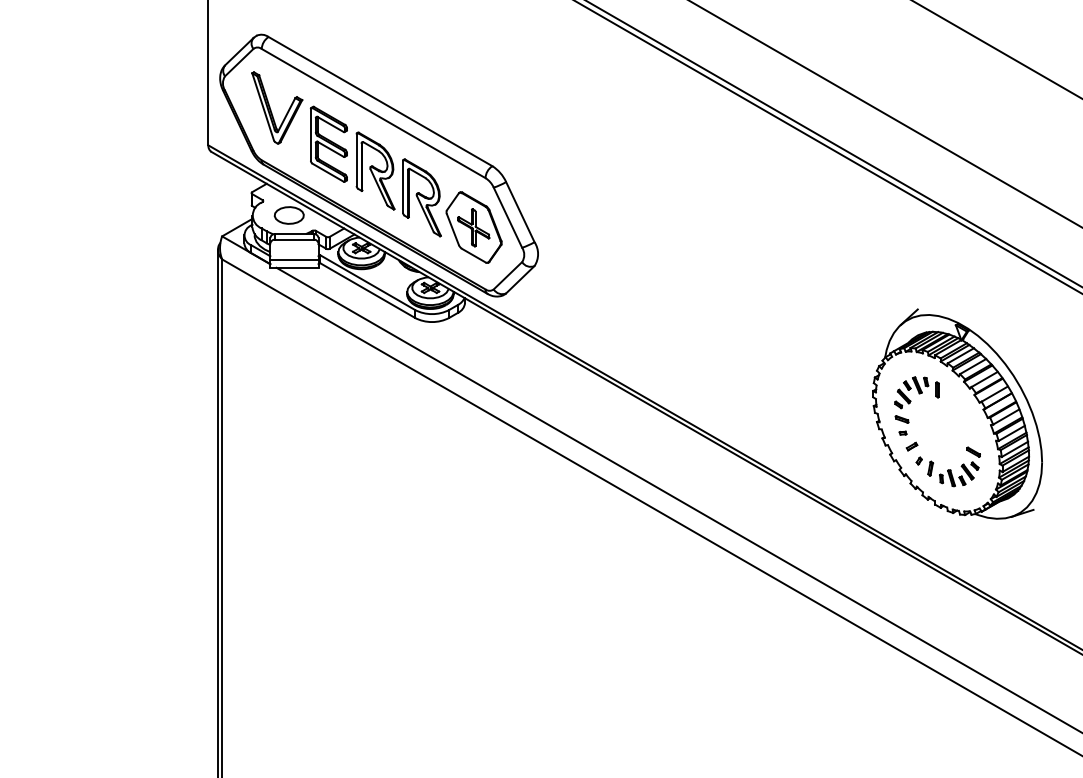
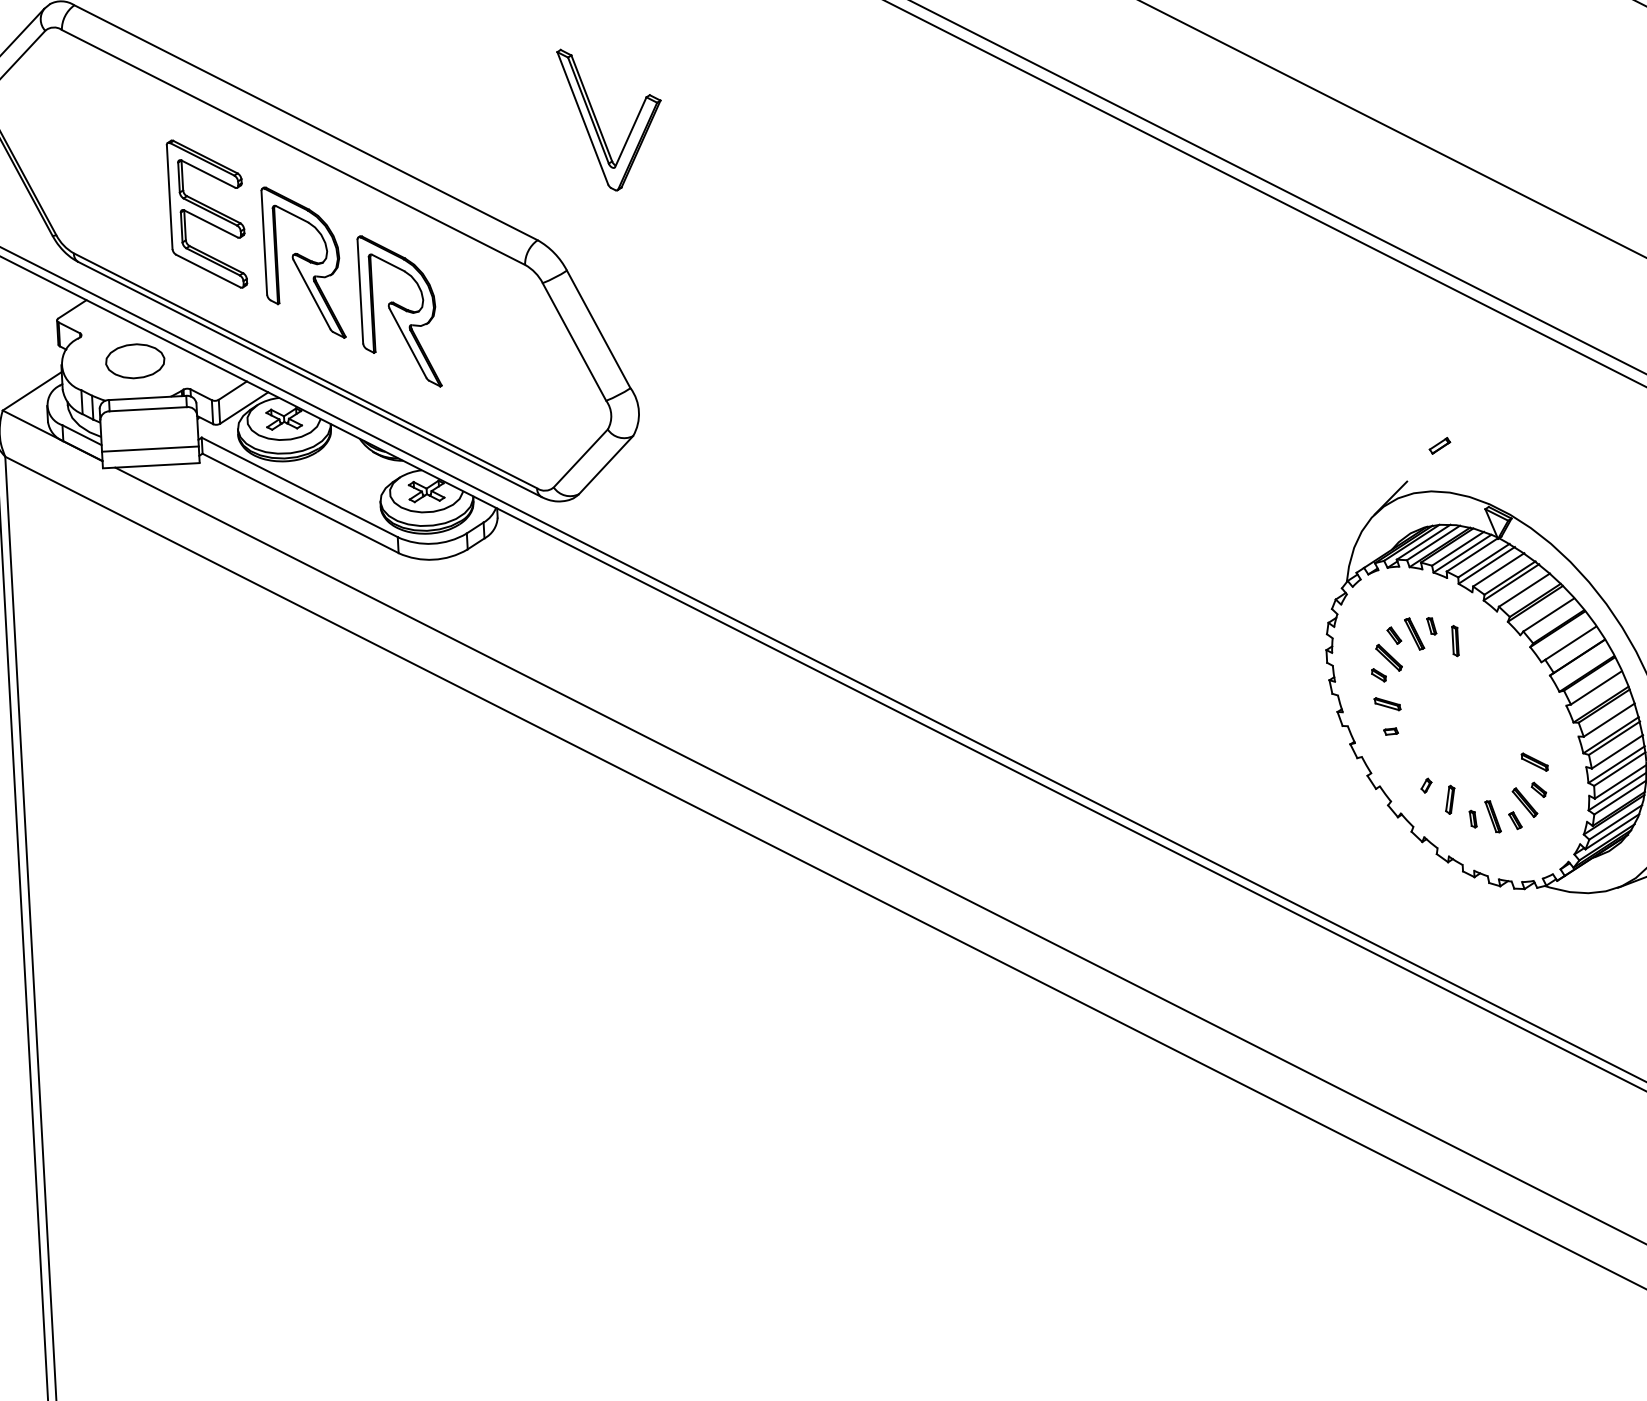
part: (271, 109) -> (599, 122), moved
part: (473, 227) -> (506, 365), removed
part: (911, 446) -> (1438, 445), moved

